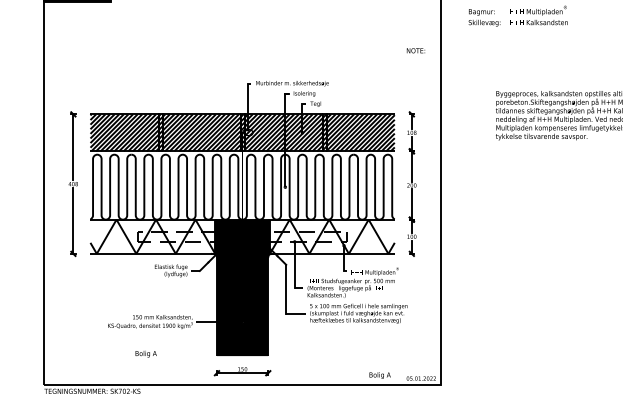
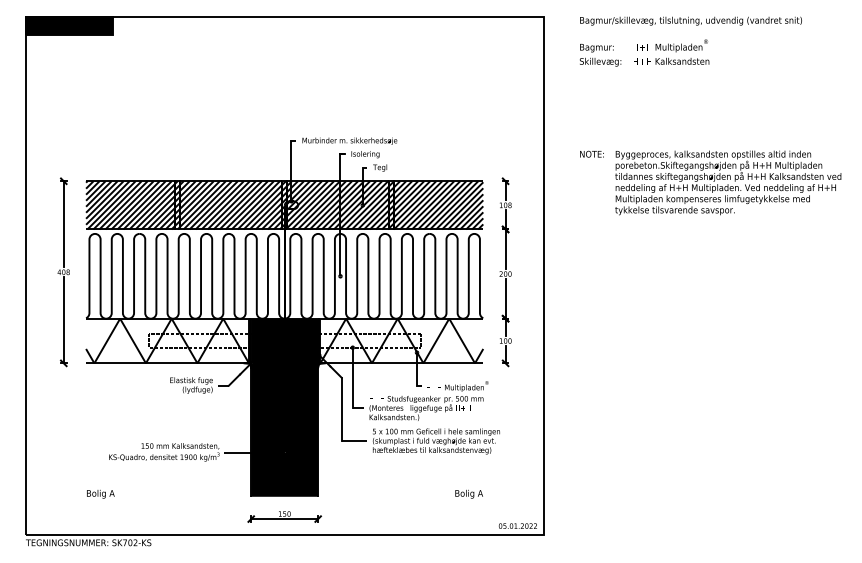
text: (415, 50) -> (591, 153), moved
text: (145, 353) -> (100, 493), moved
text: (379, 375) -> (468, 493), moved

